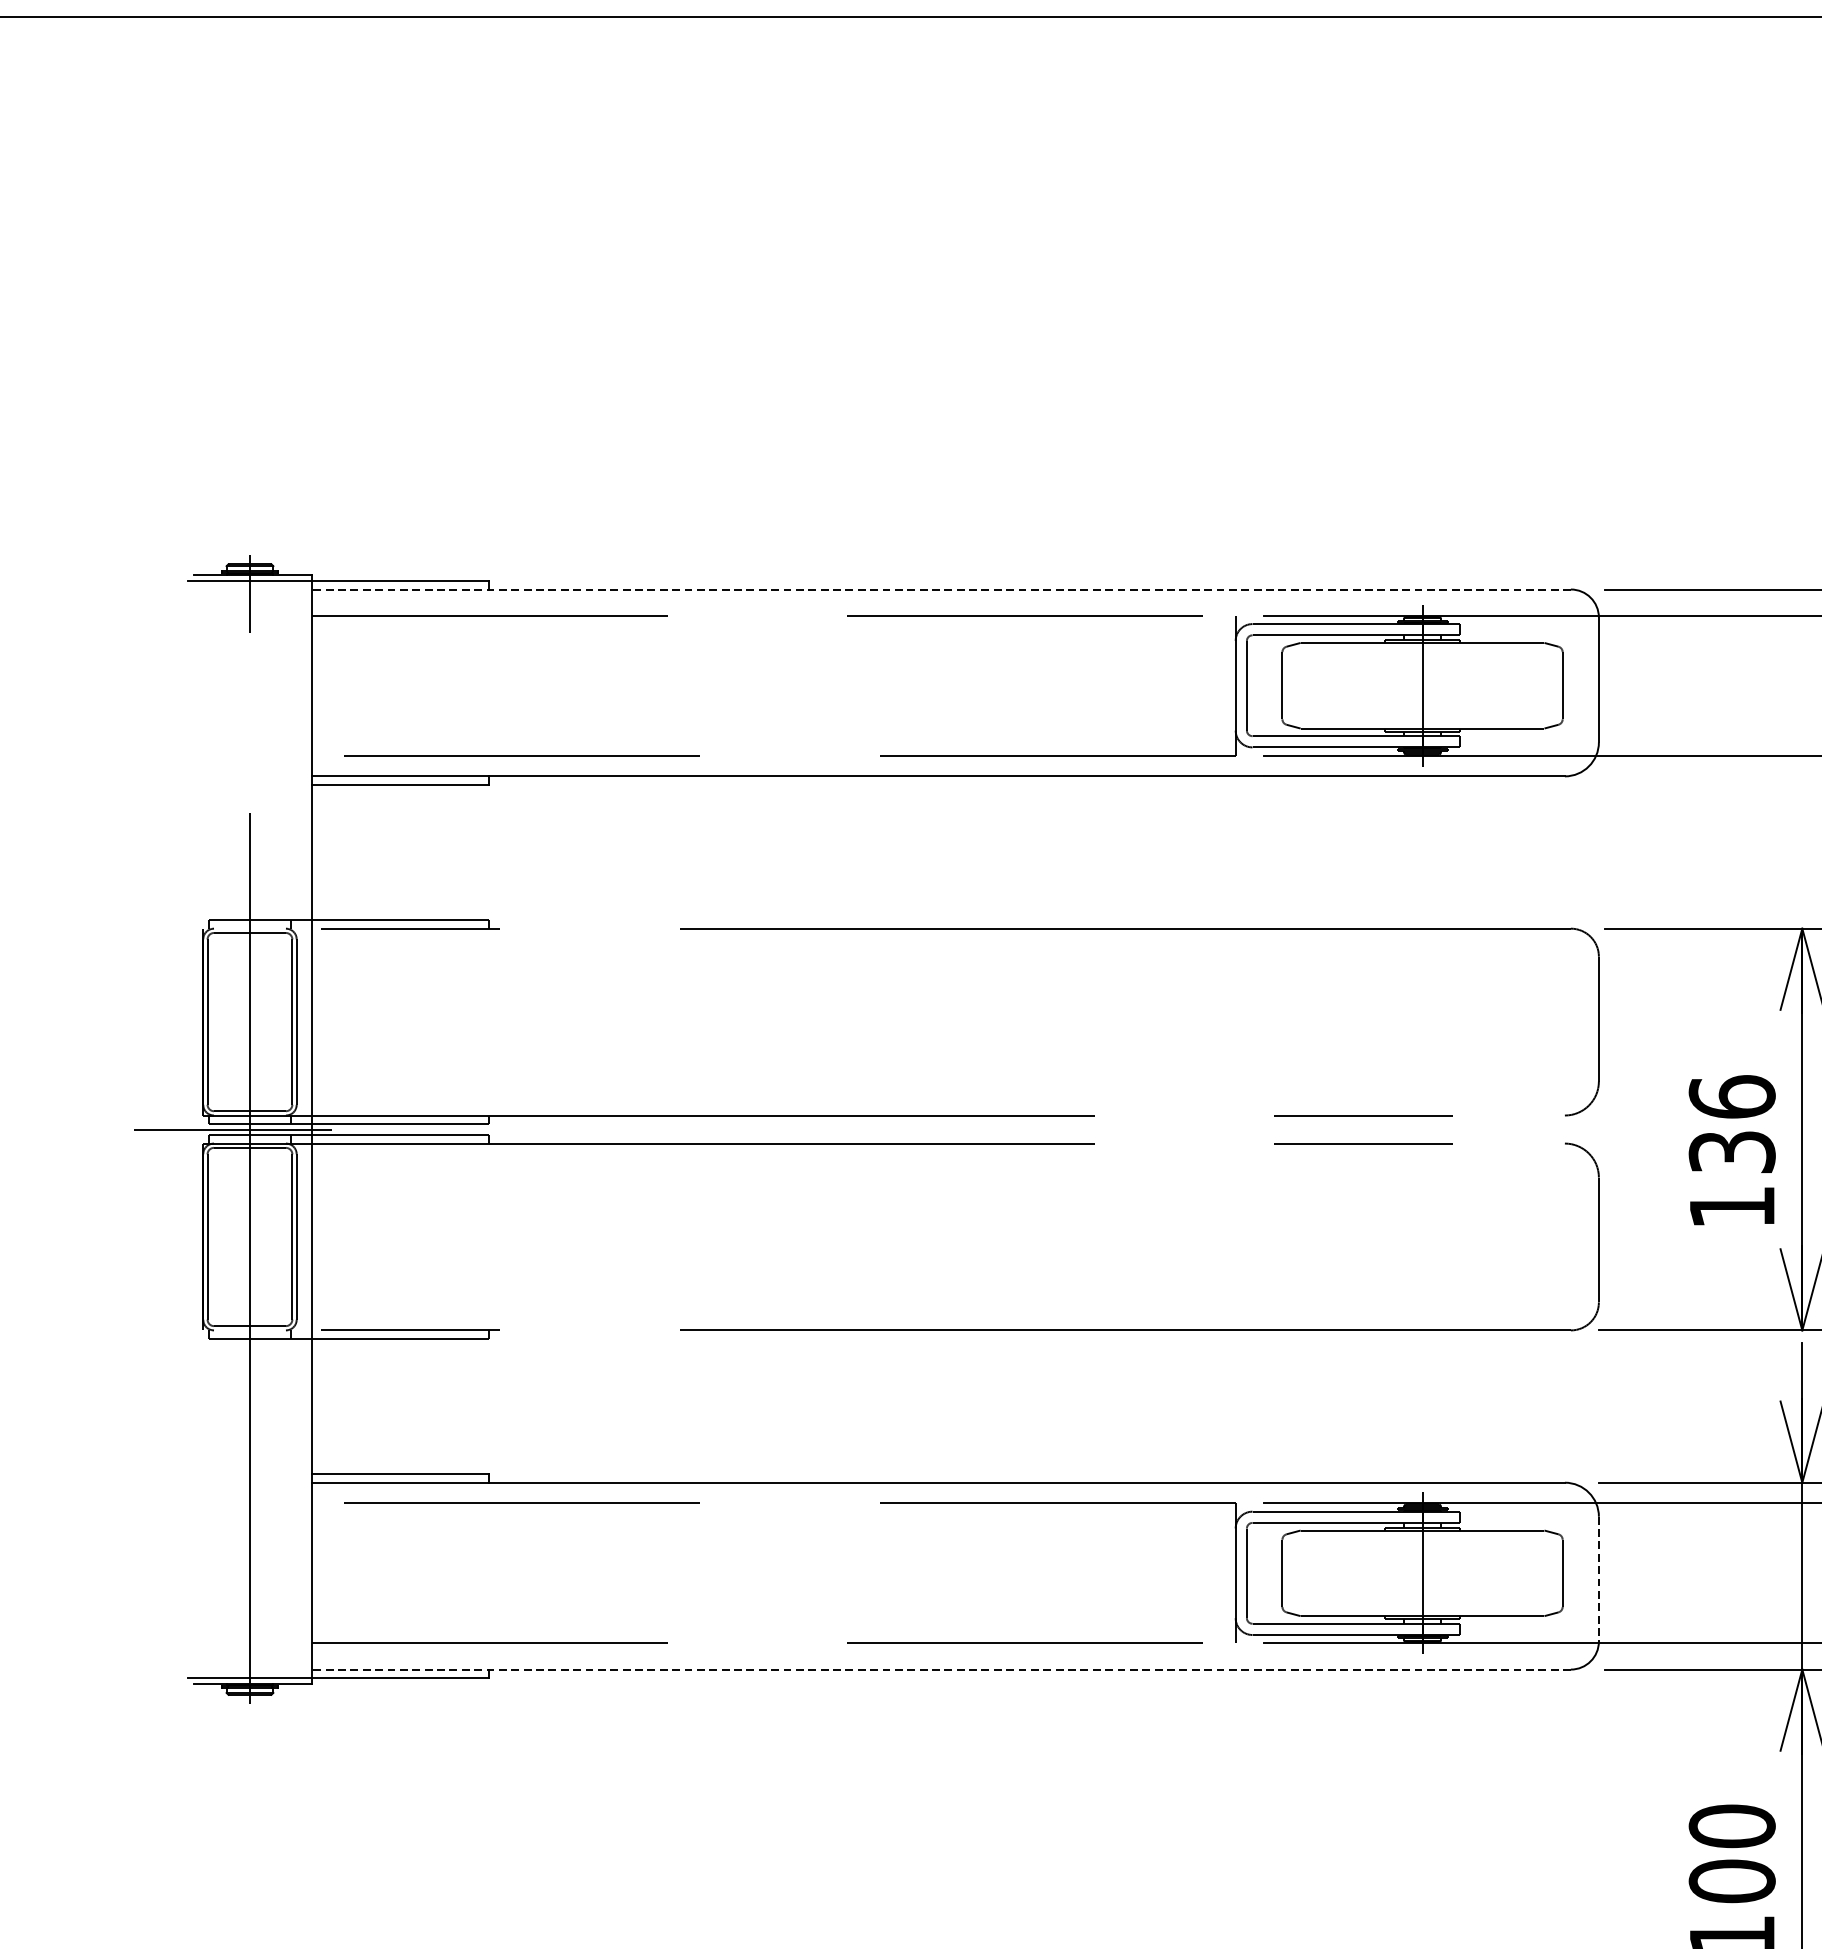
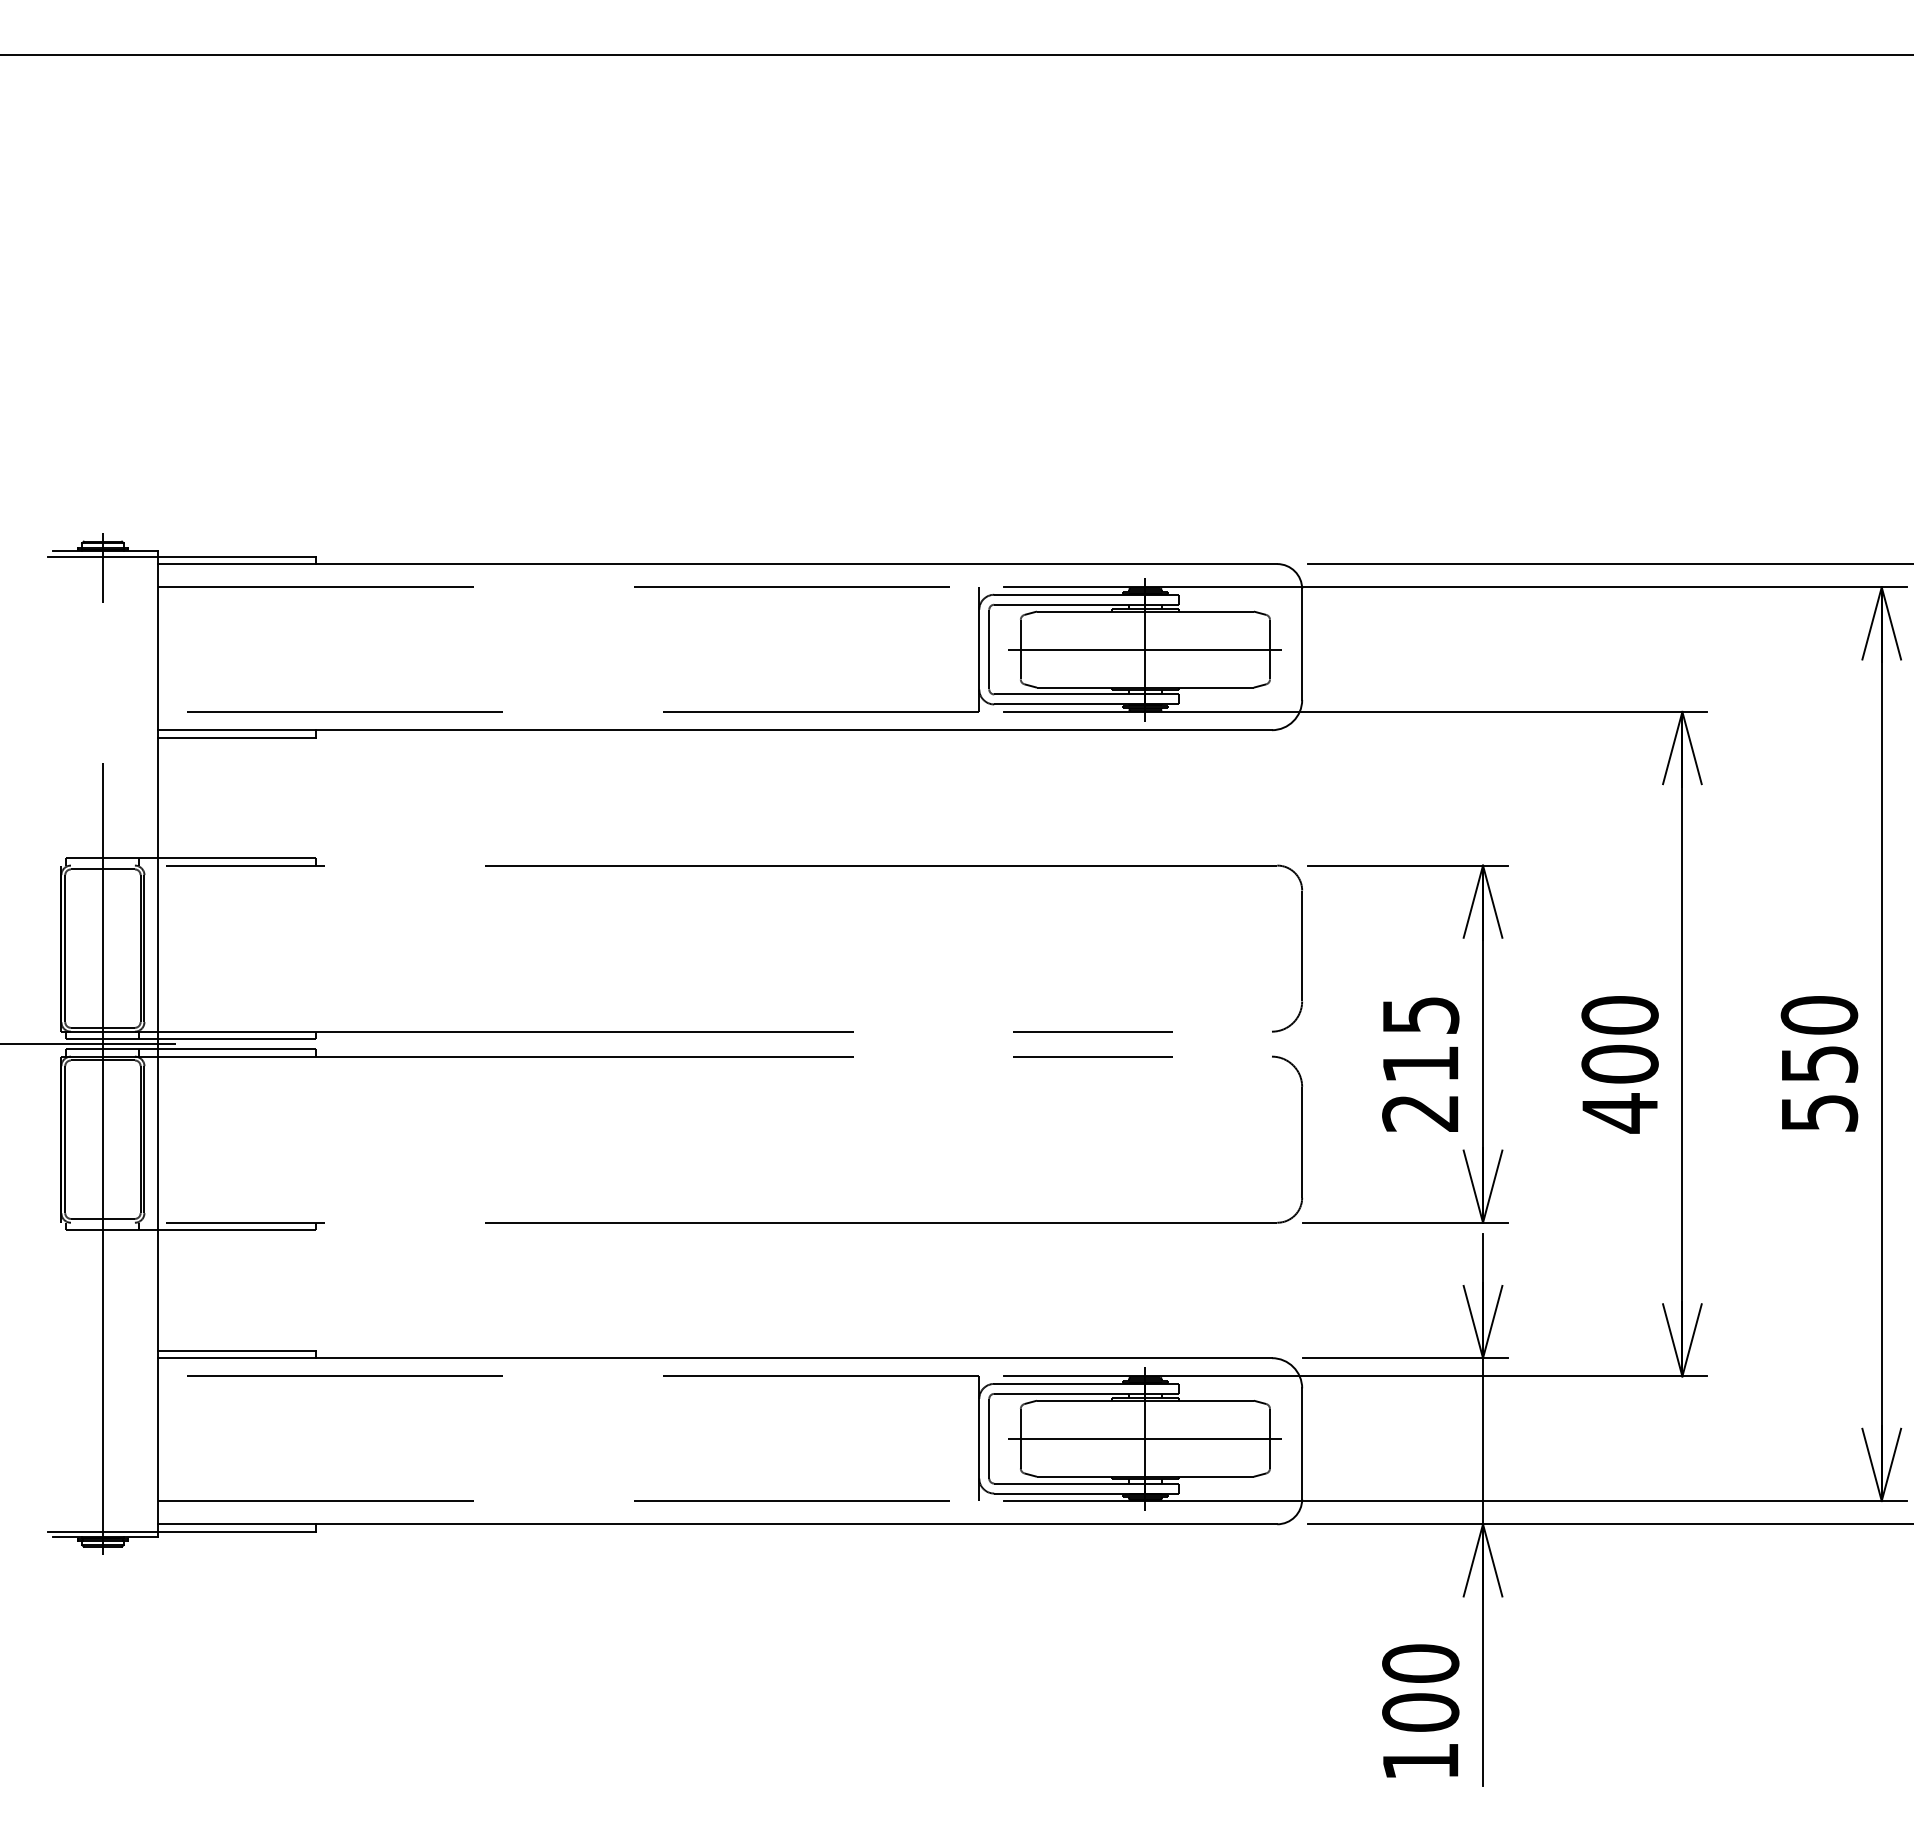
line: (941, 590) -> (717, 564), dashed -> solid
line: (1422, 685) -> (1145, 649), added
text: (1731, 1151) -> (1420, 1063), 136 -> 215
line: (1422, 1573) -> (1145, 1438), added
line: (1599, 1579) -> (1302, 1444), dashed -> solid
line: (941, 1669) -> (717, 1524), dashed -> solid

